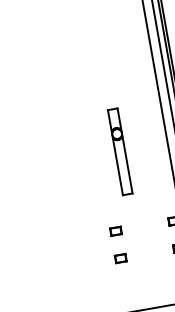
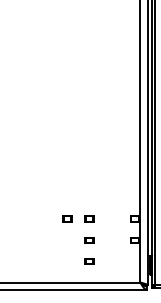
part: (119, 152) -> (102, 159), removed
part: (87, 235) -> (67, 218), added
part: (125, 285) -> (89, 261), added

